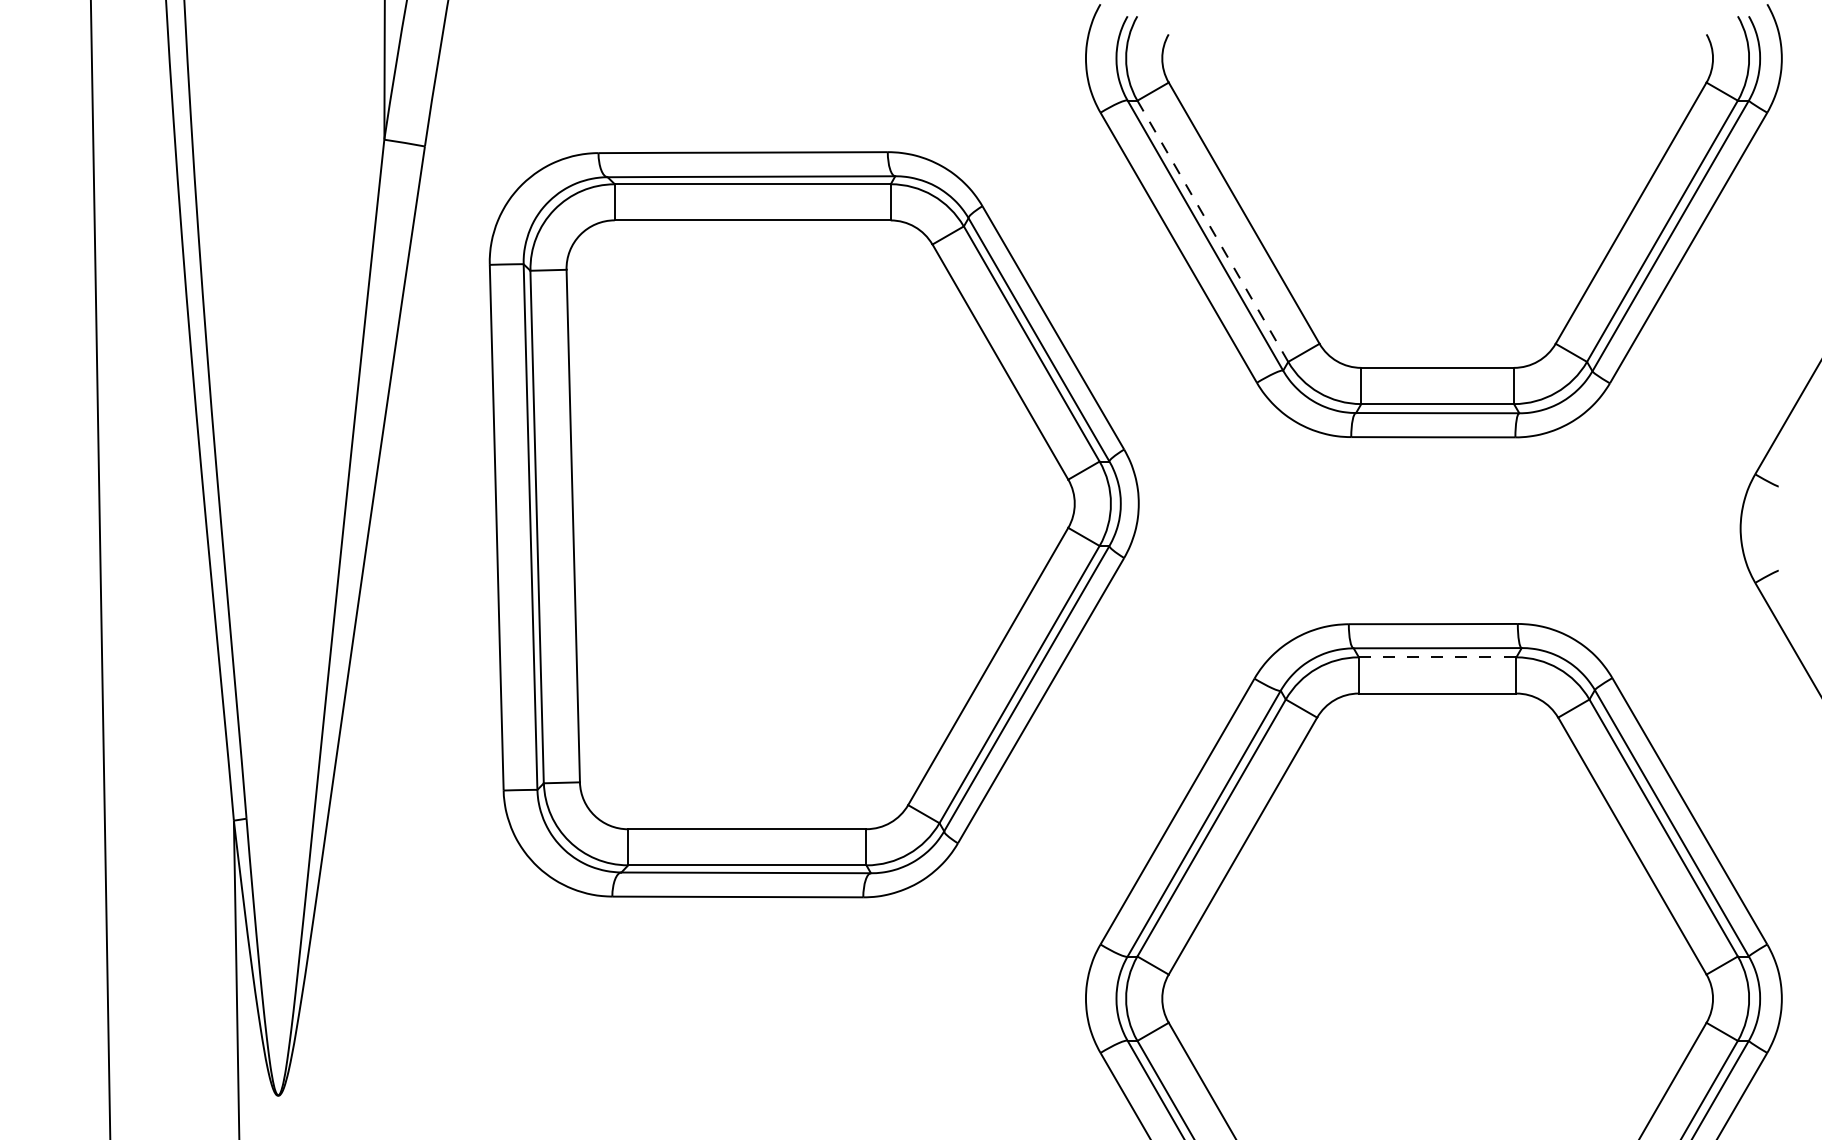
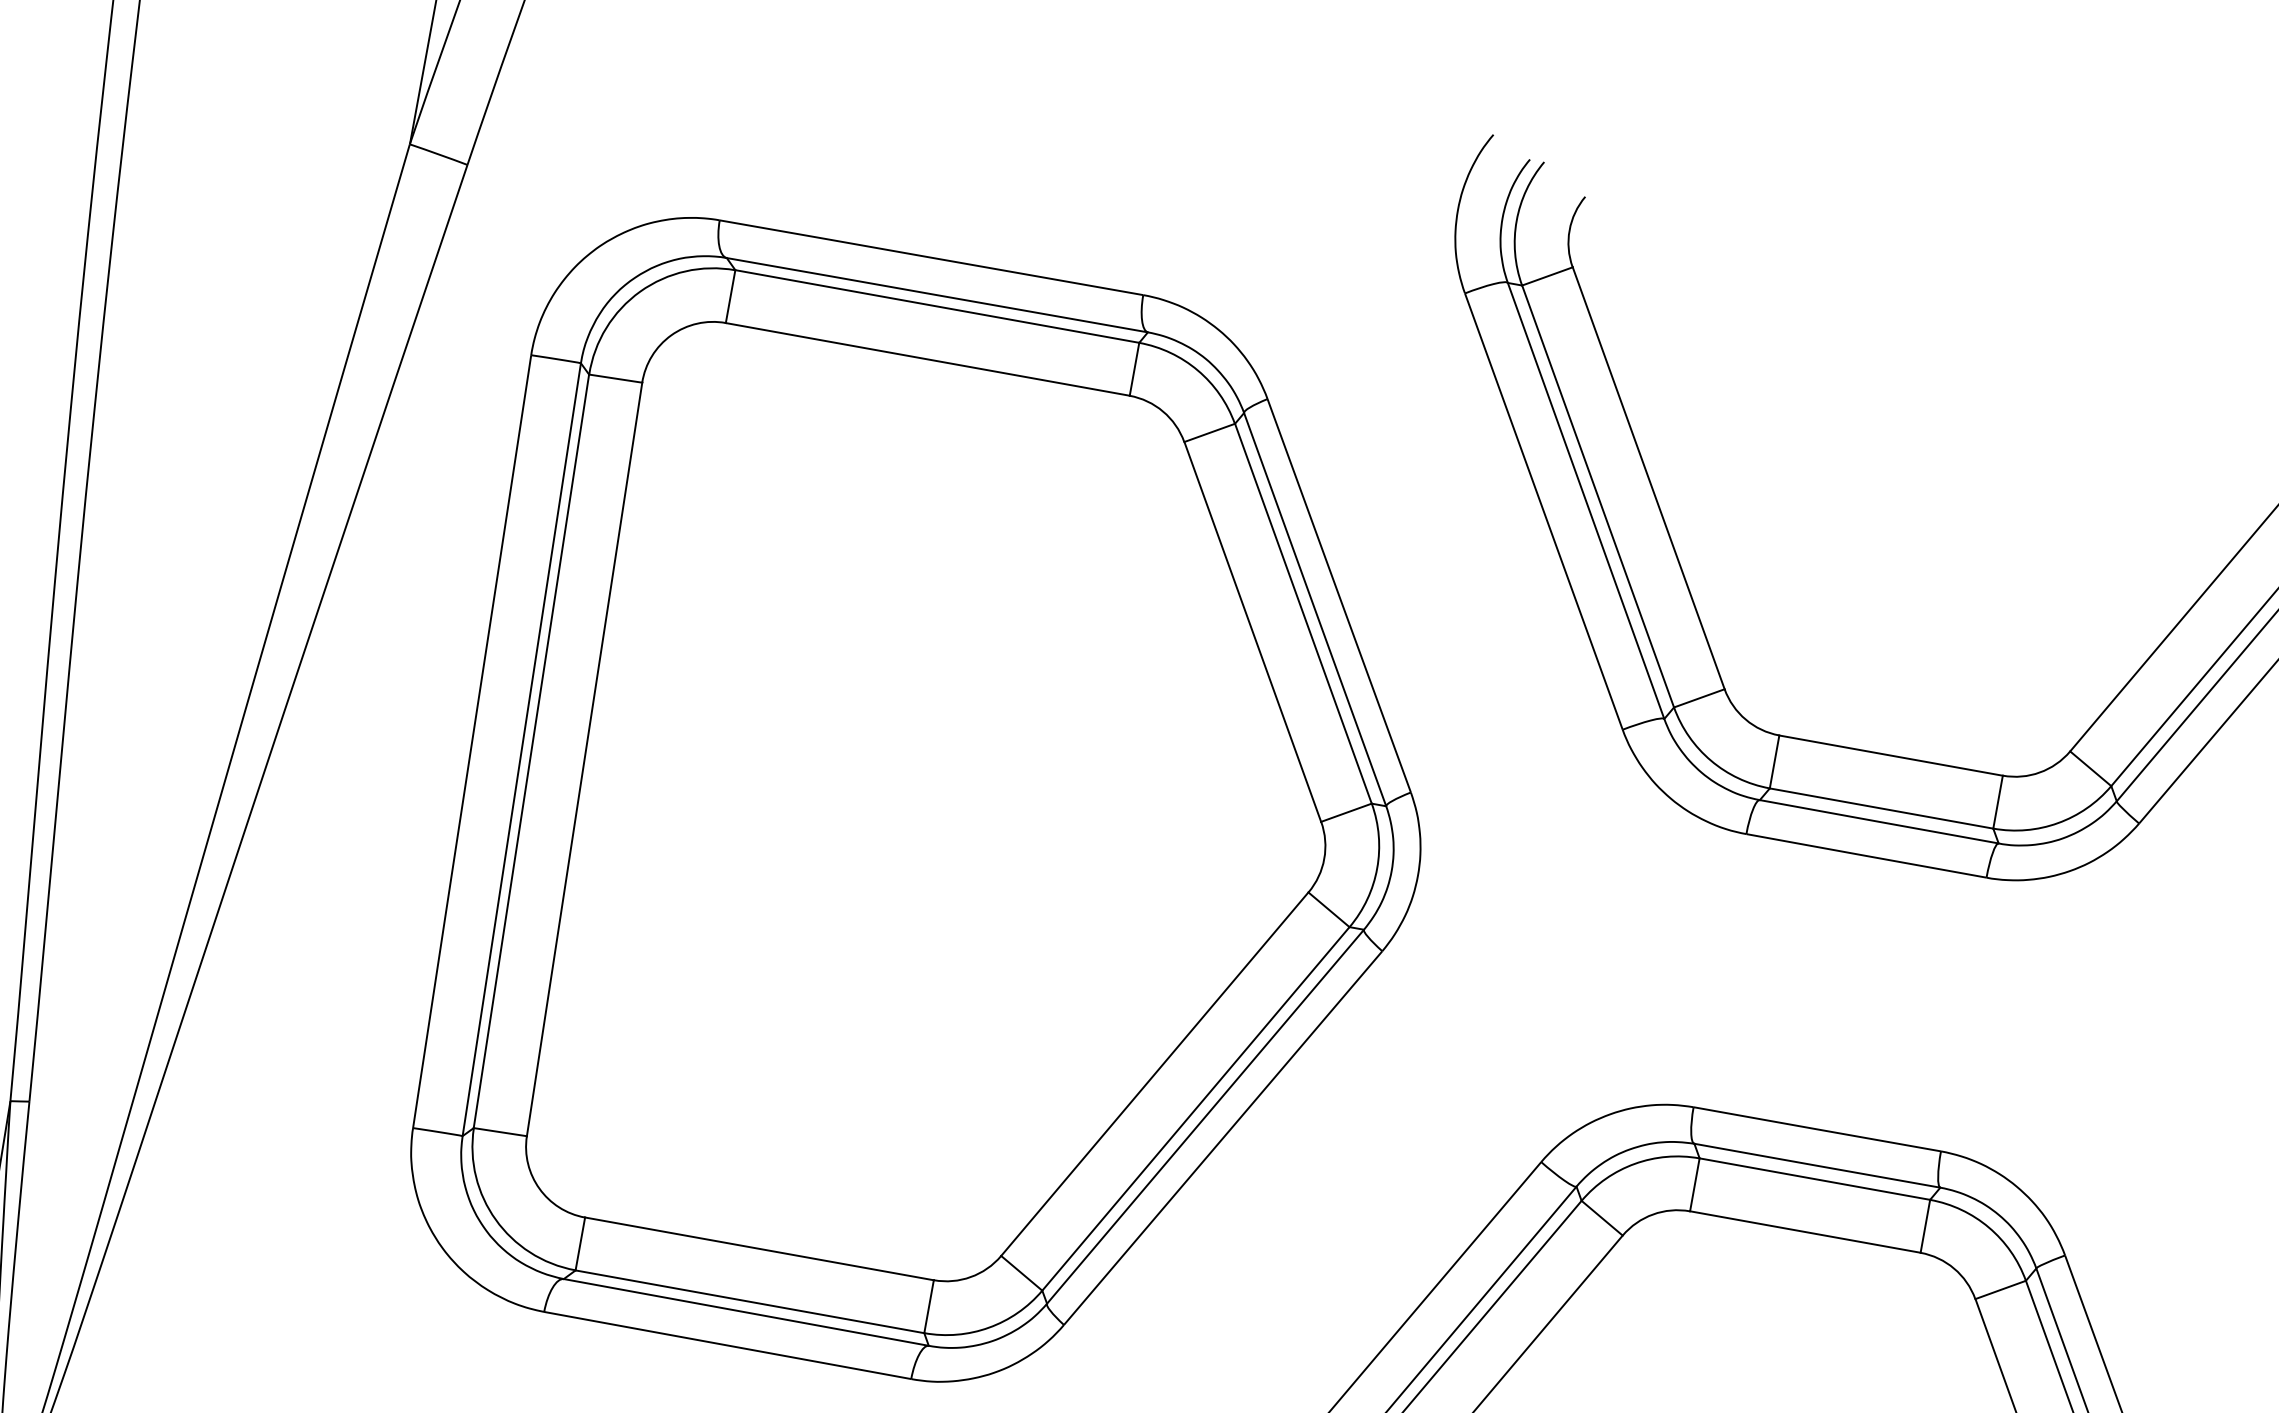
line: (1212, 231) -> (1597, 496), dashed -> solid
line: (1437, 657) -> (1814, 1179), dashed -> solid

